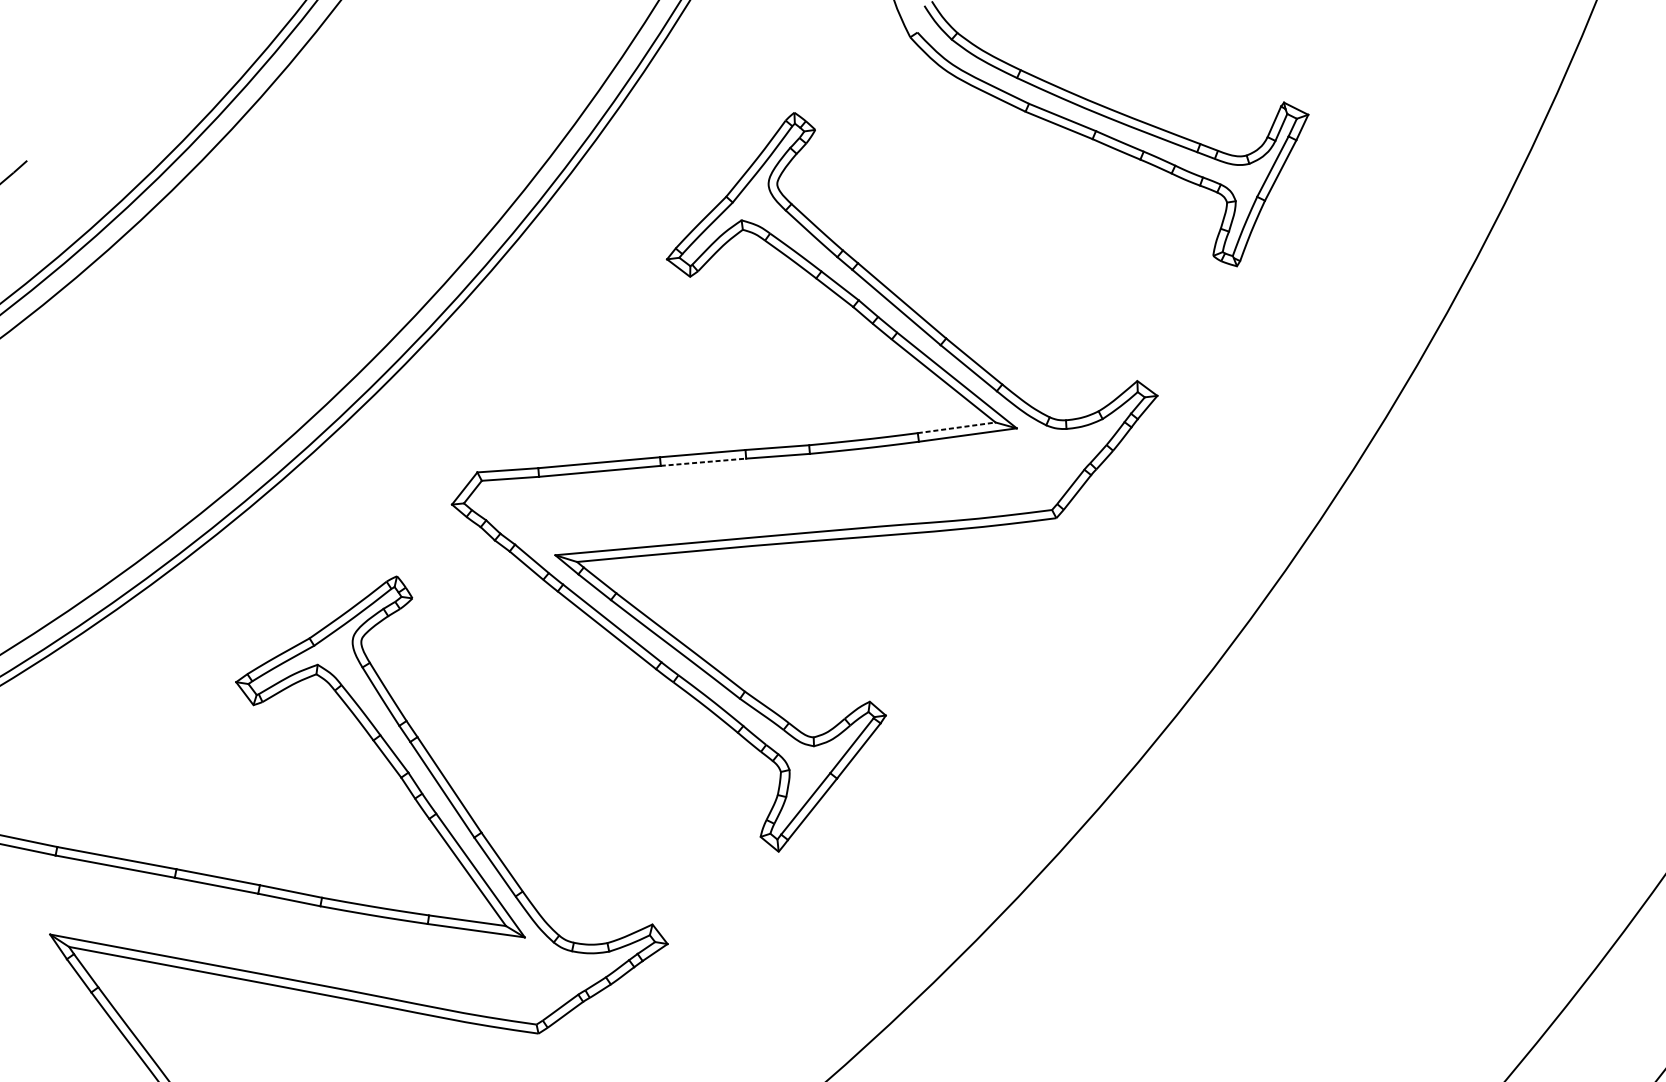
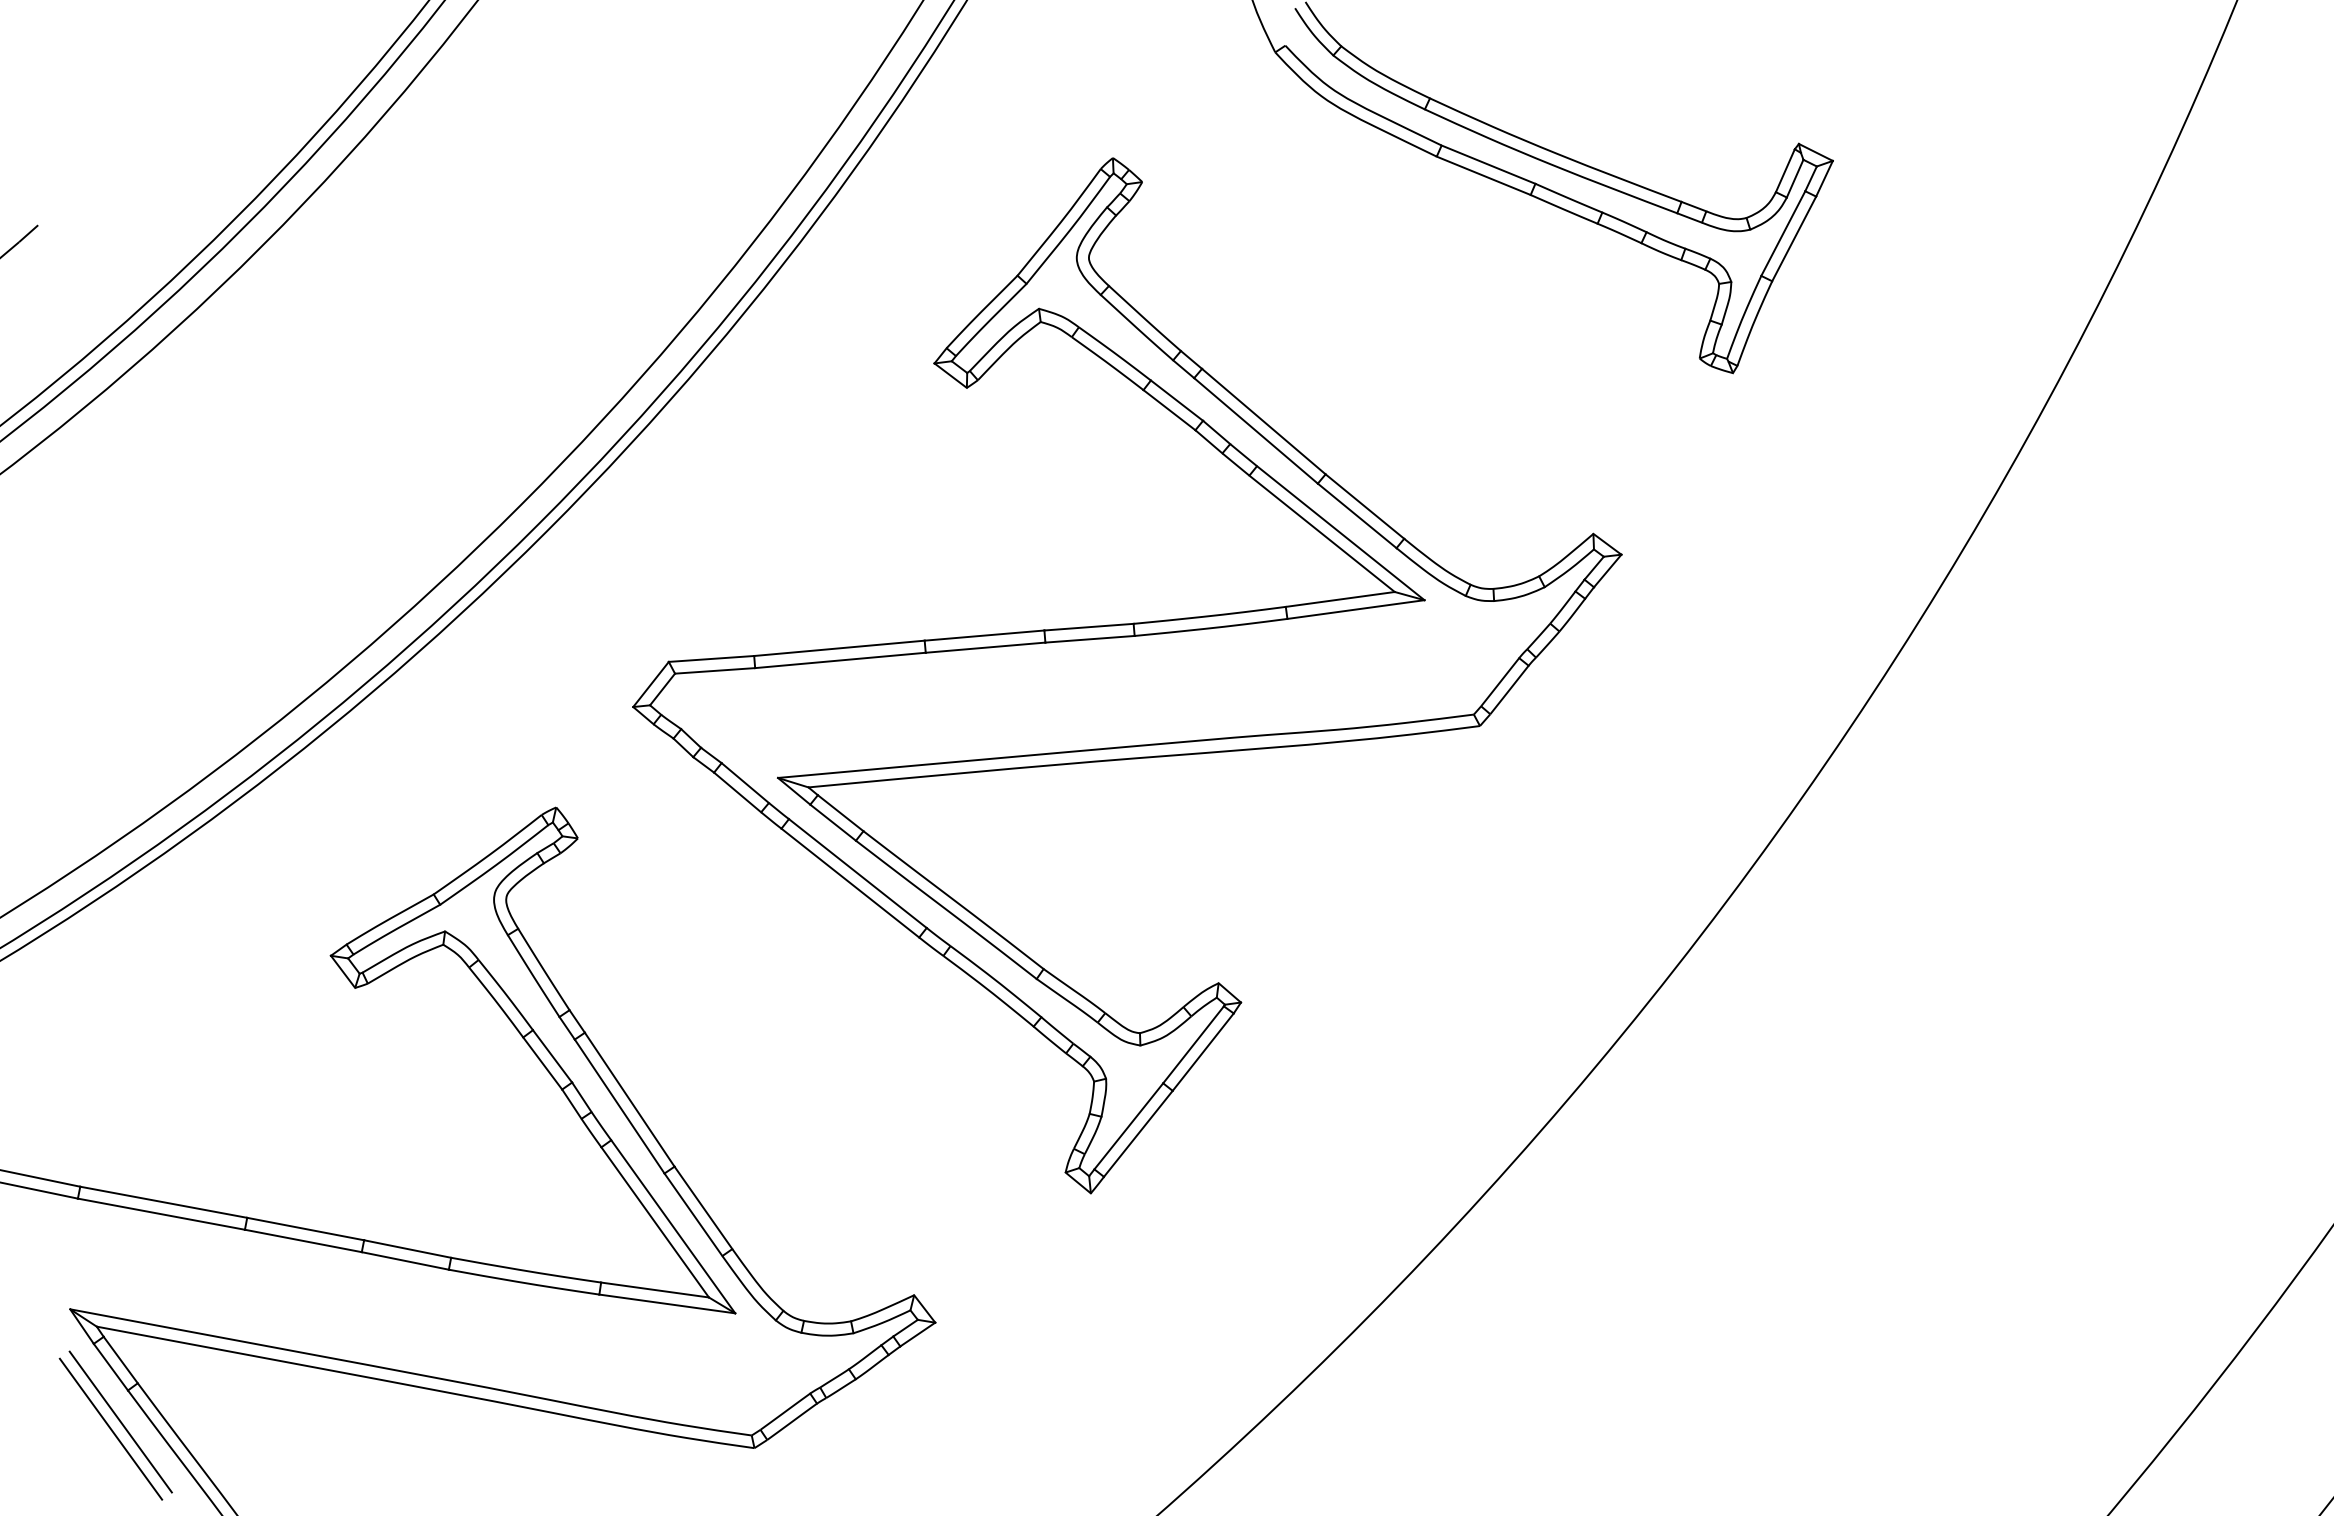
line: (956, 427) -> (1340, 599), dashed -> solid
line: (704, 462) -> (986, 647), dashed -> solid
line: (86, 1014) -> (120, 1421), added
line: (78, 1019) -> (110, 1428), added

